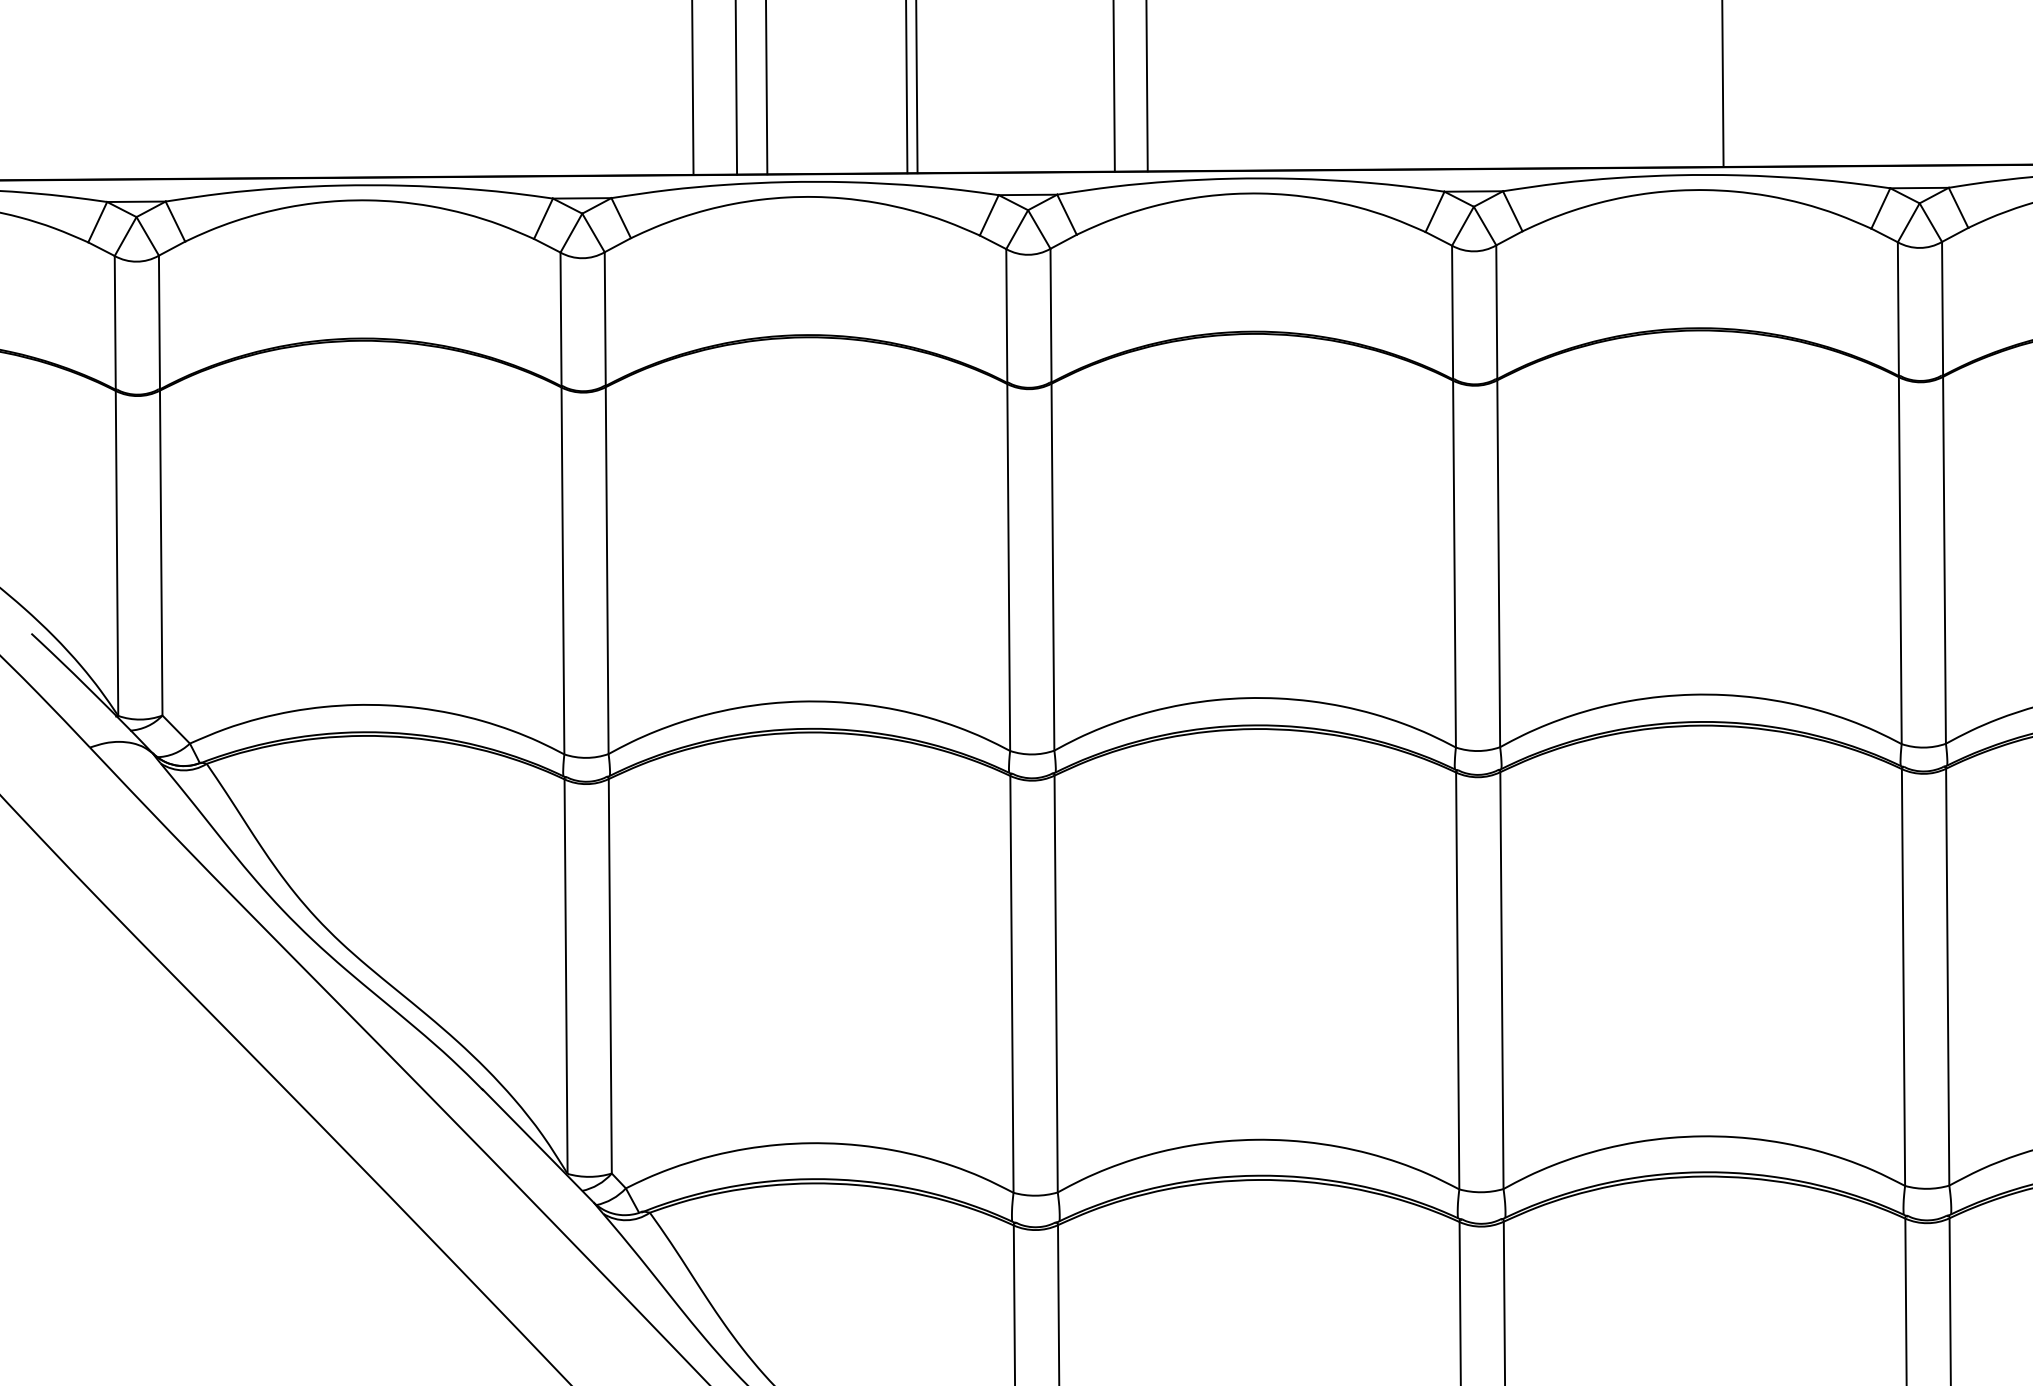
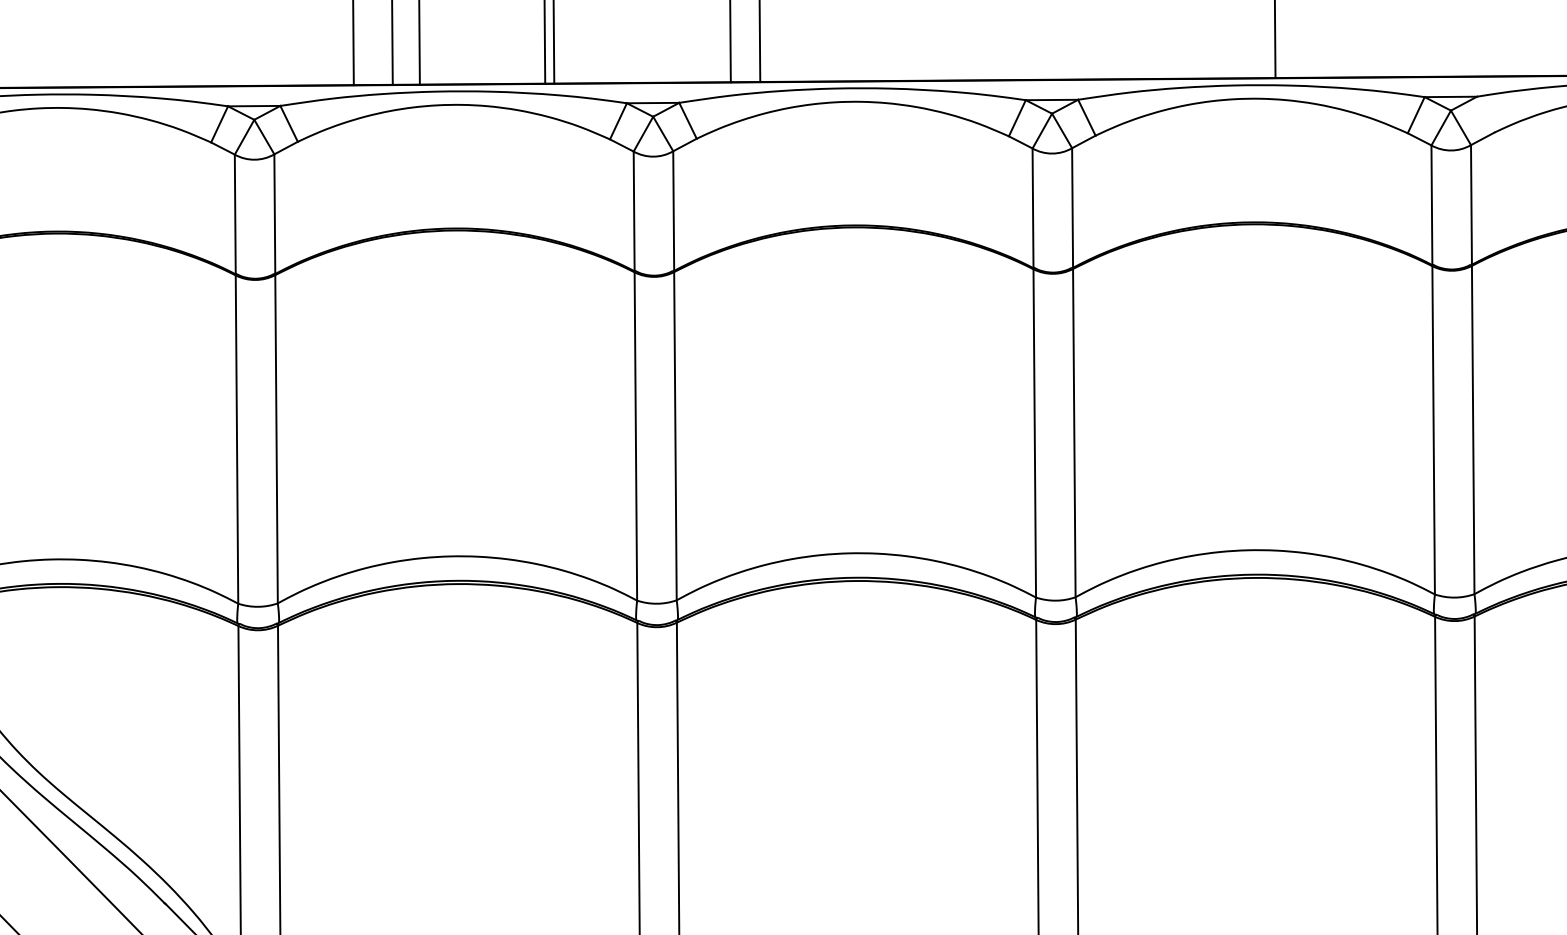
line: (1958, 207) -> (1485, 114), removed

